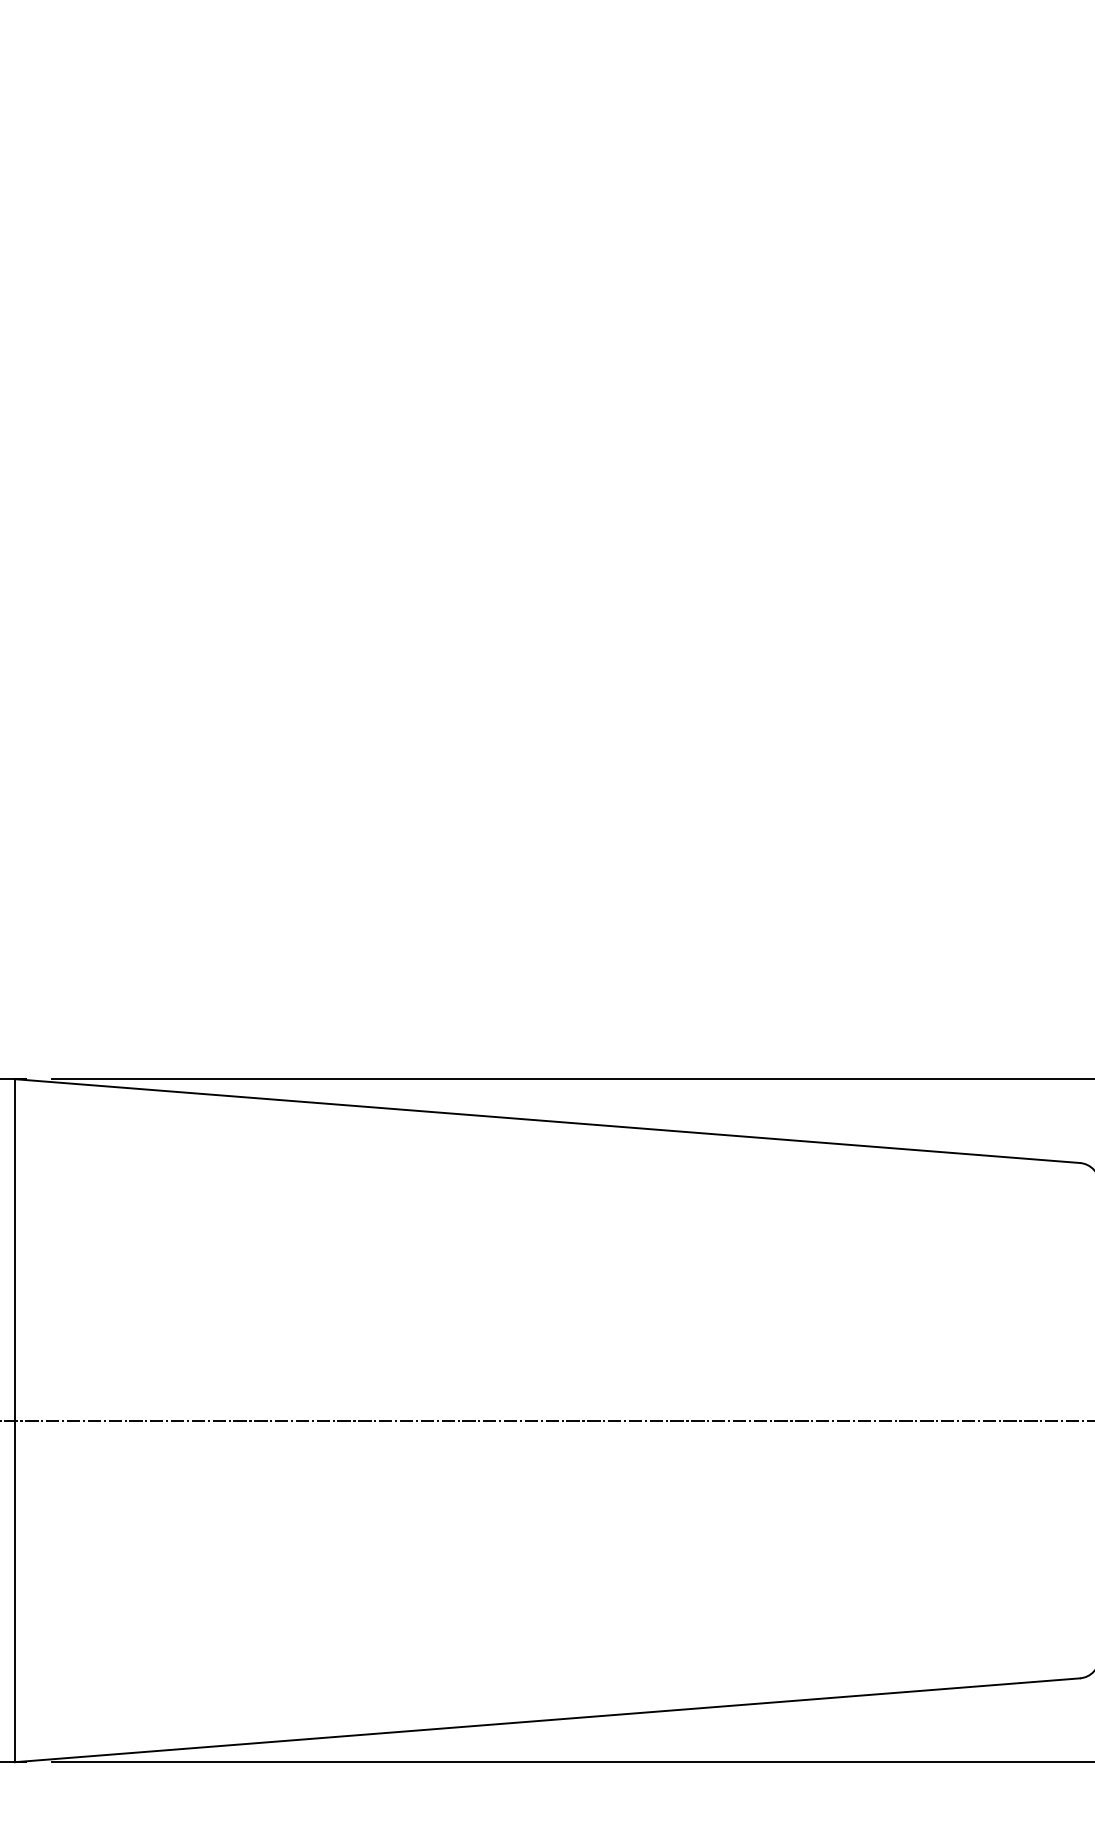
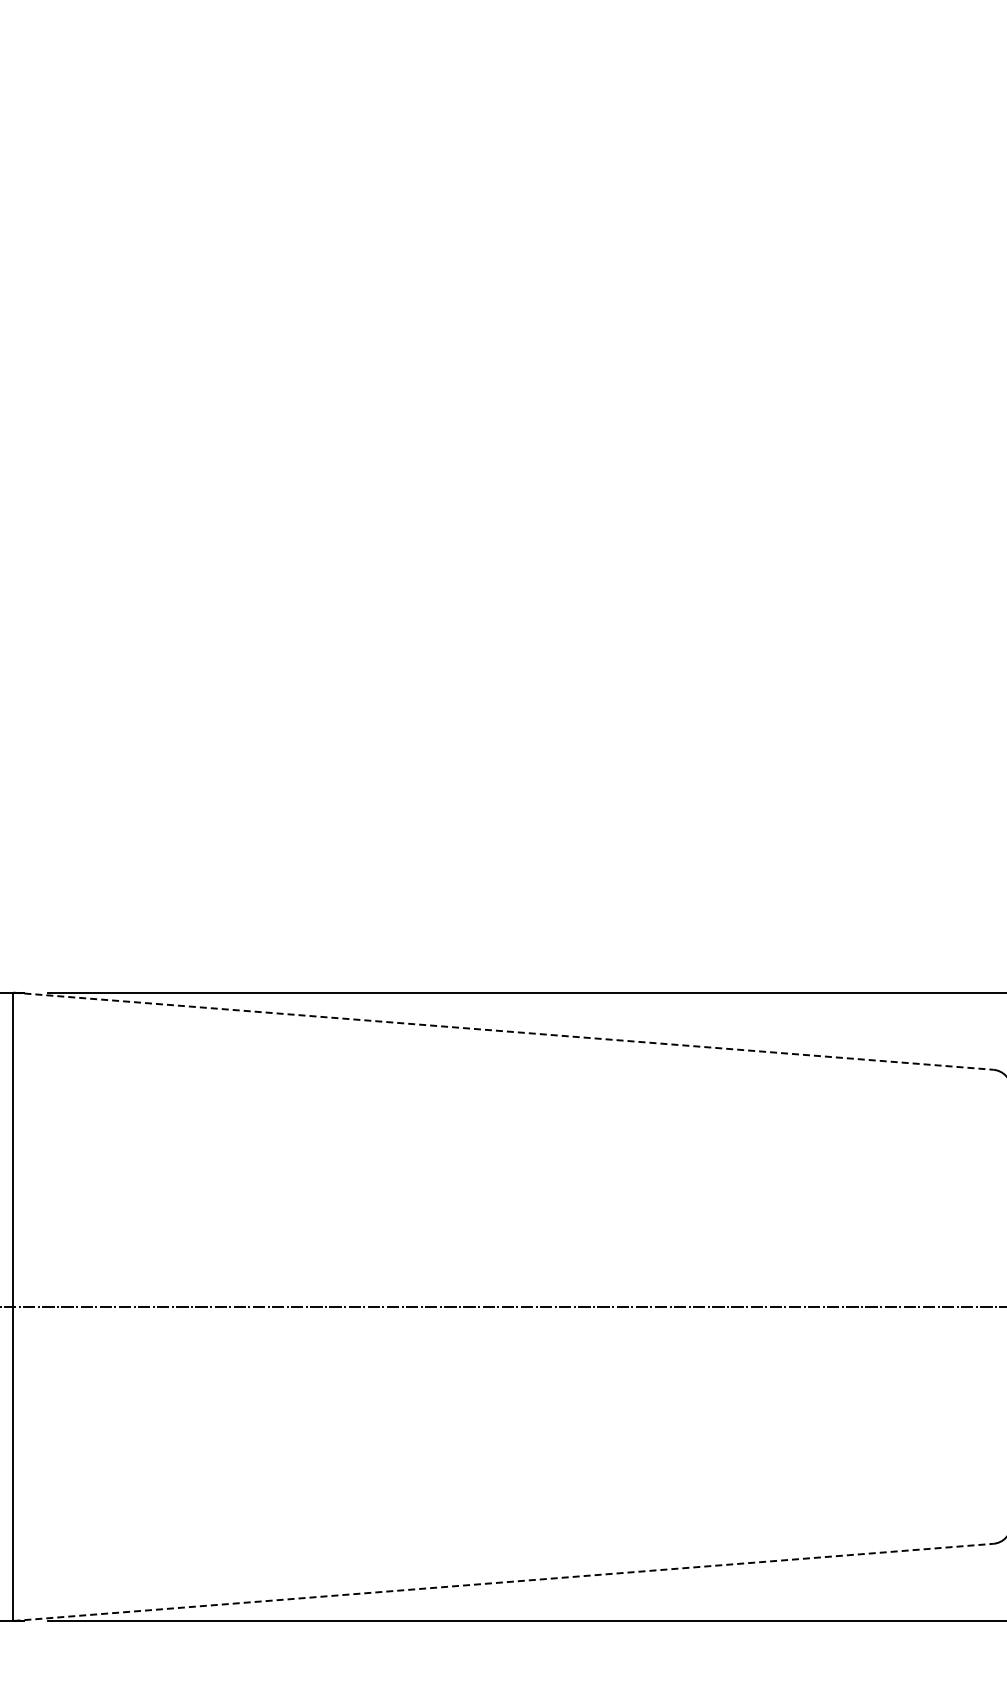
line: (547, 1121) -> (503, 1031), solid -> dashed
line: (547, 1720) -> (503, 1582), solid -> dashed

